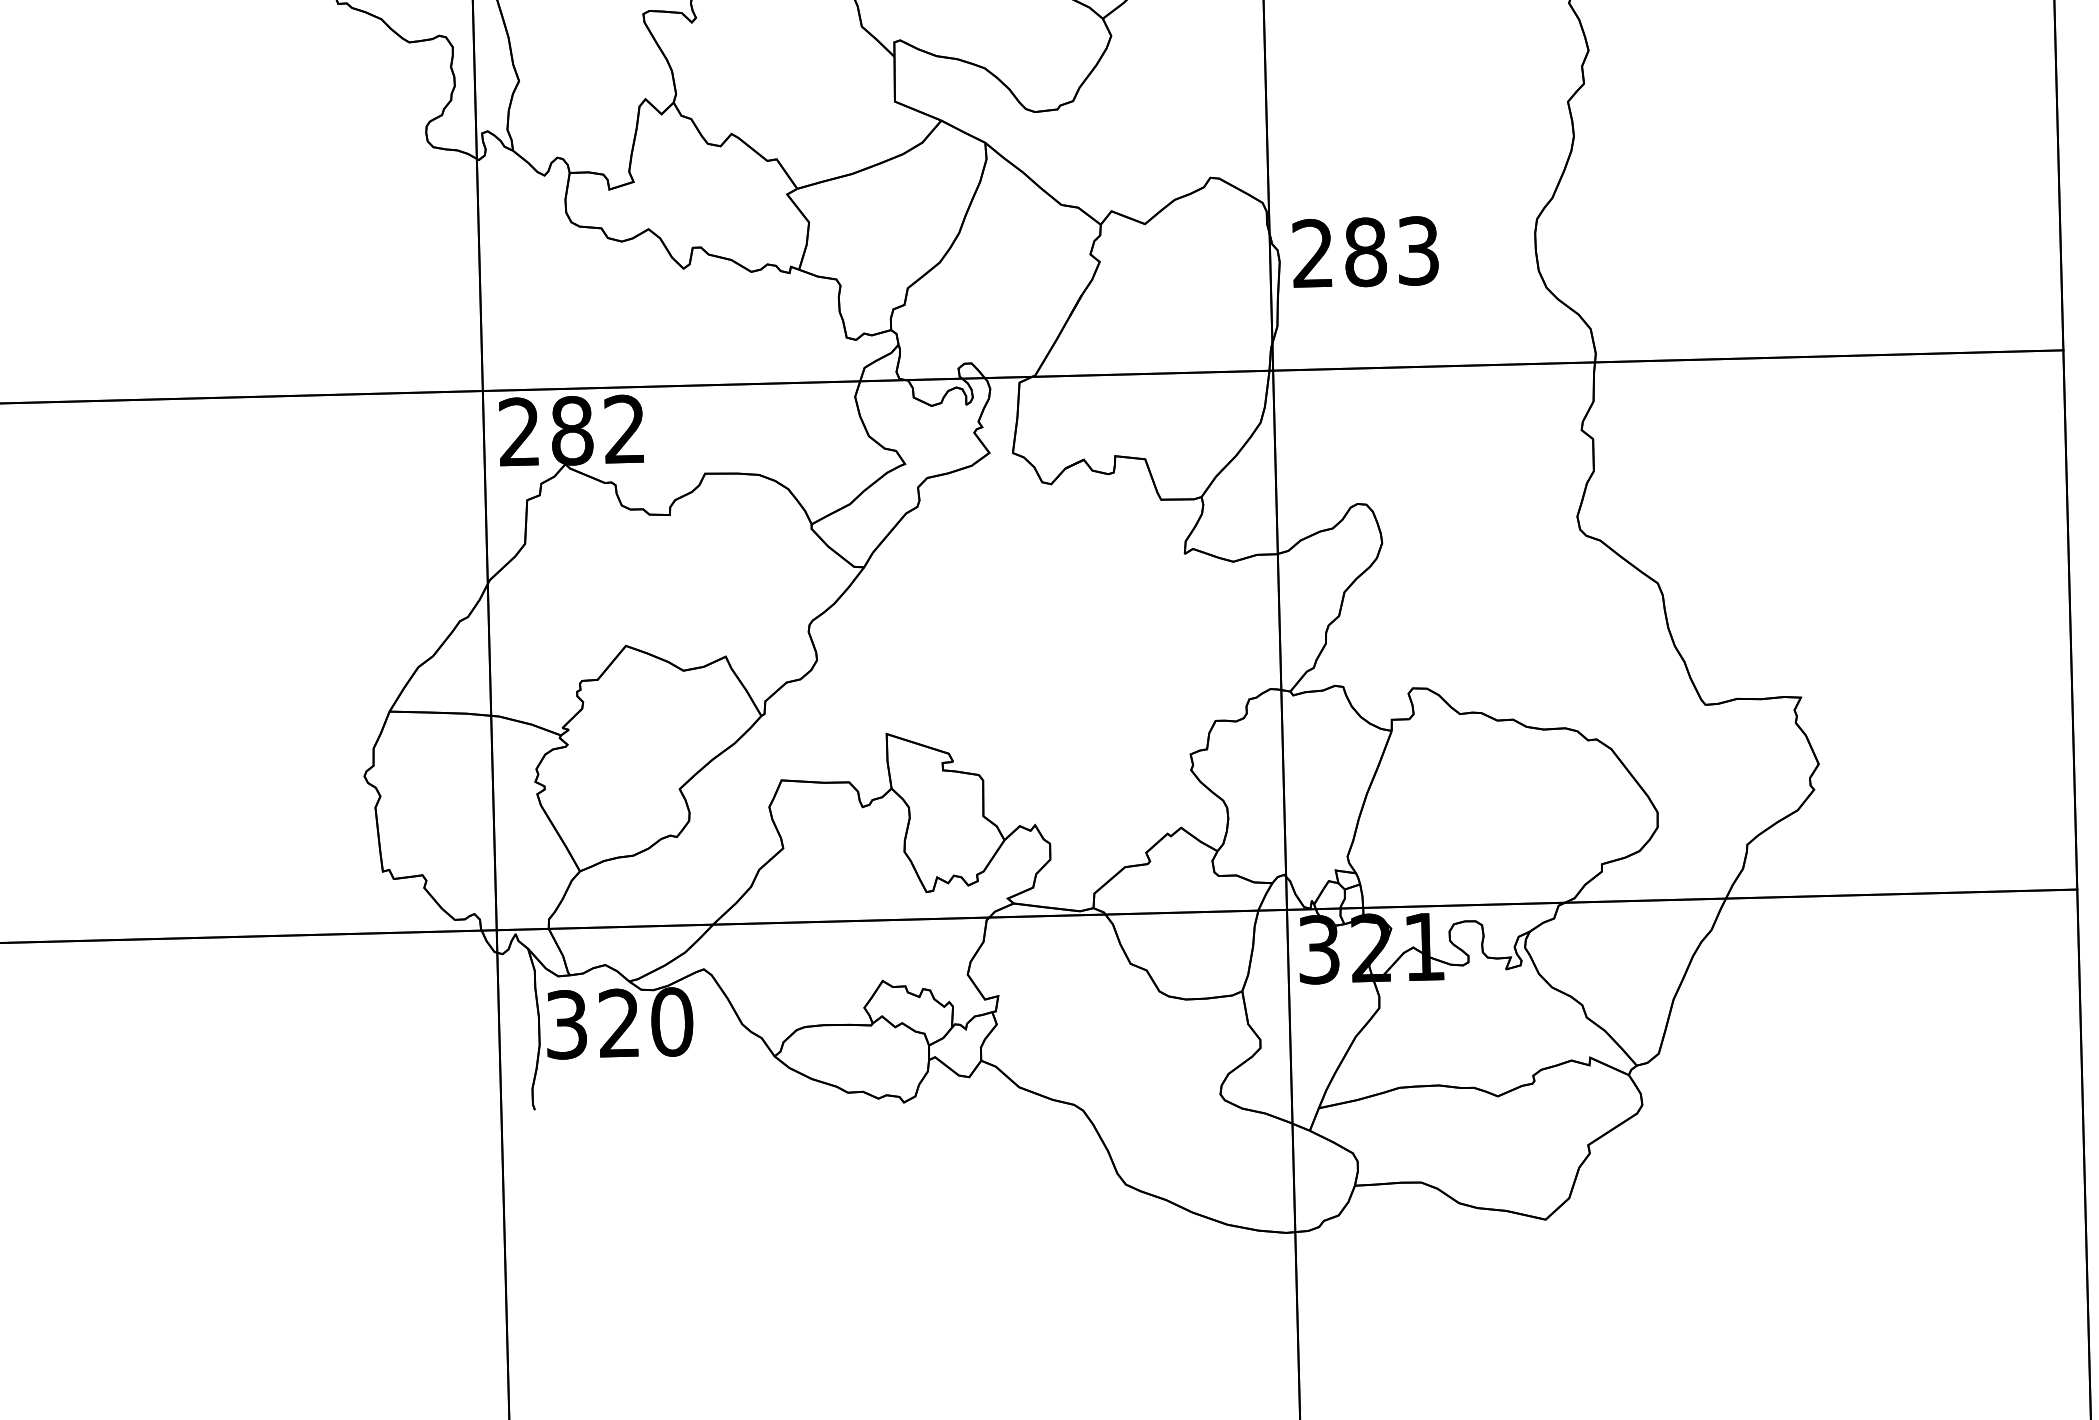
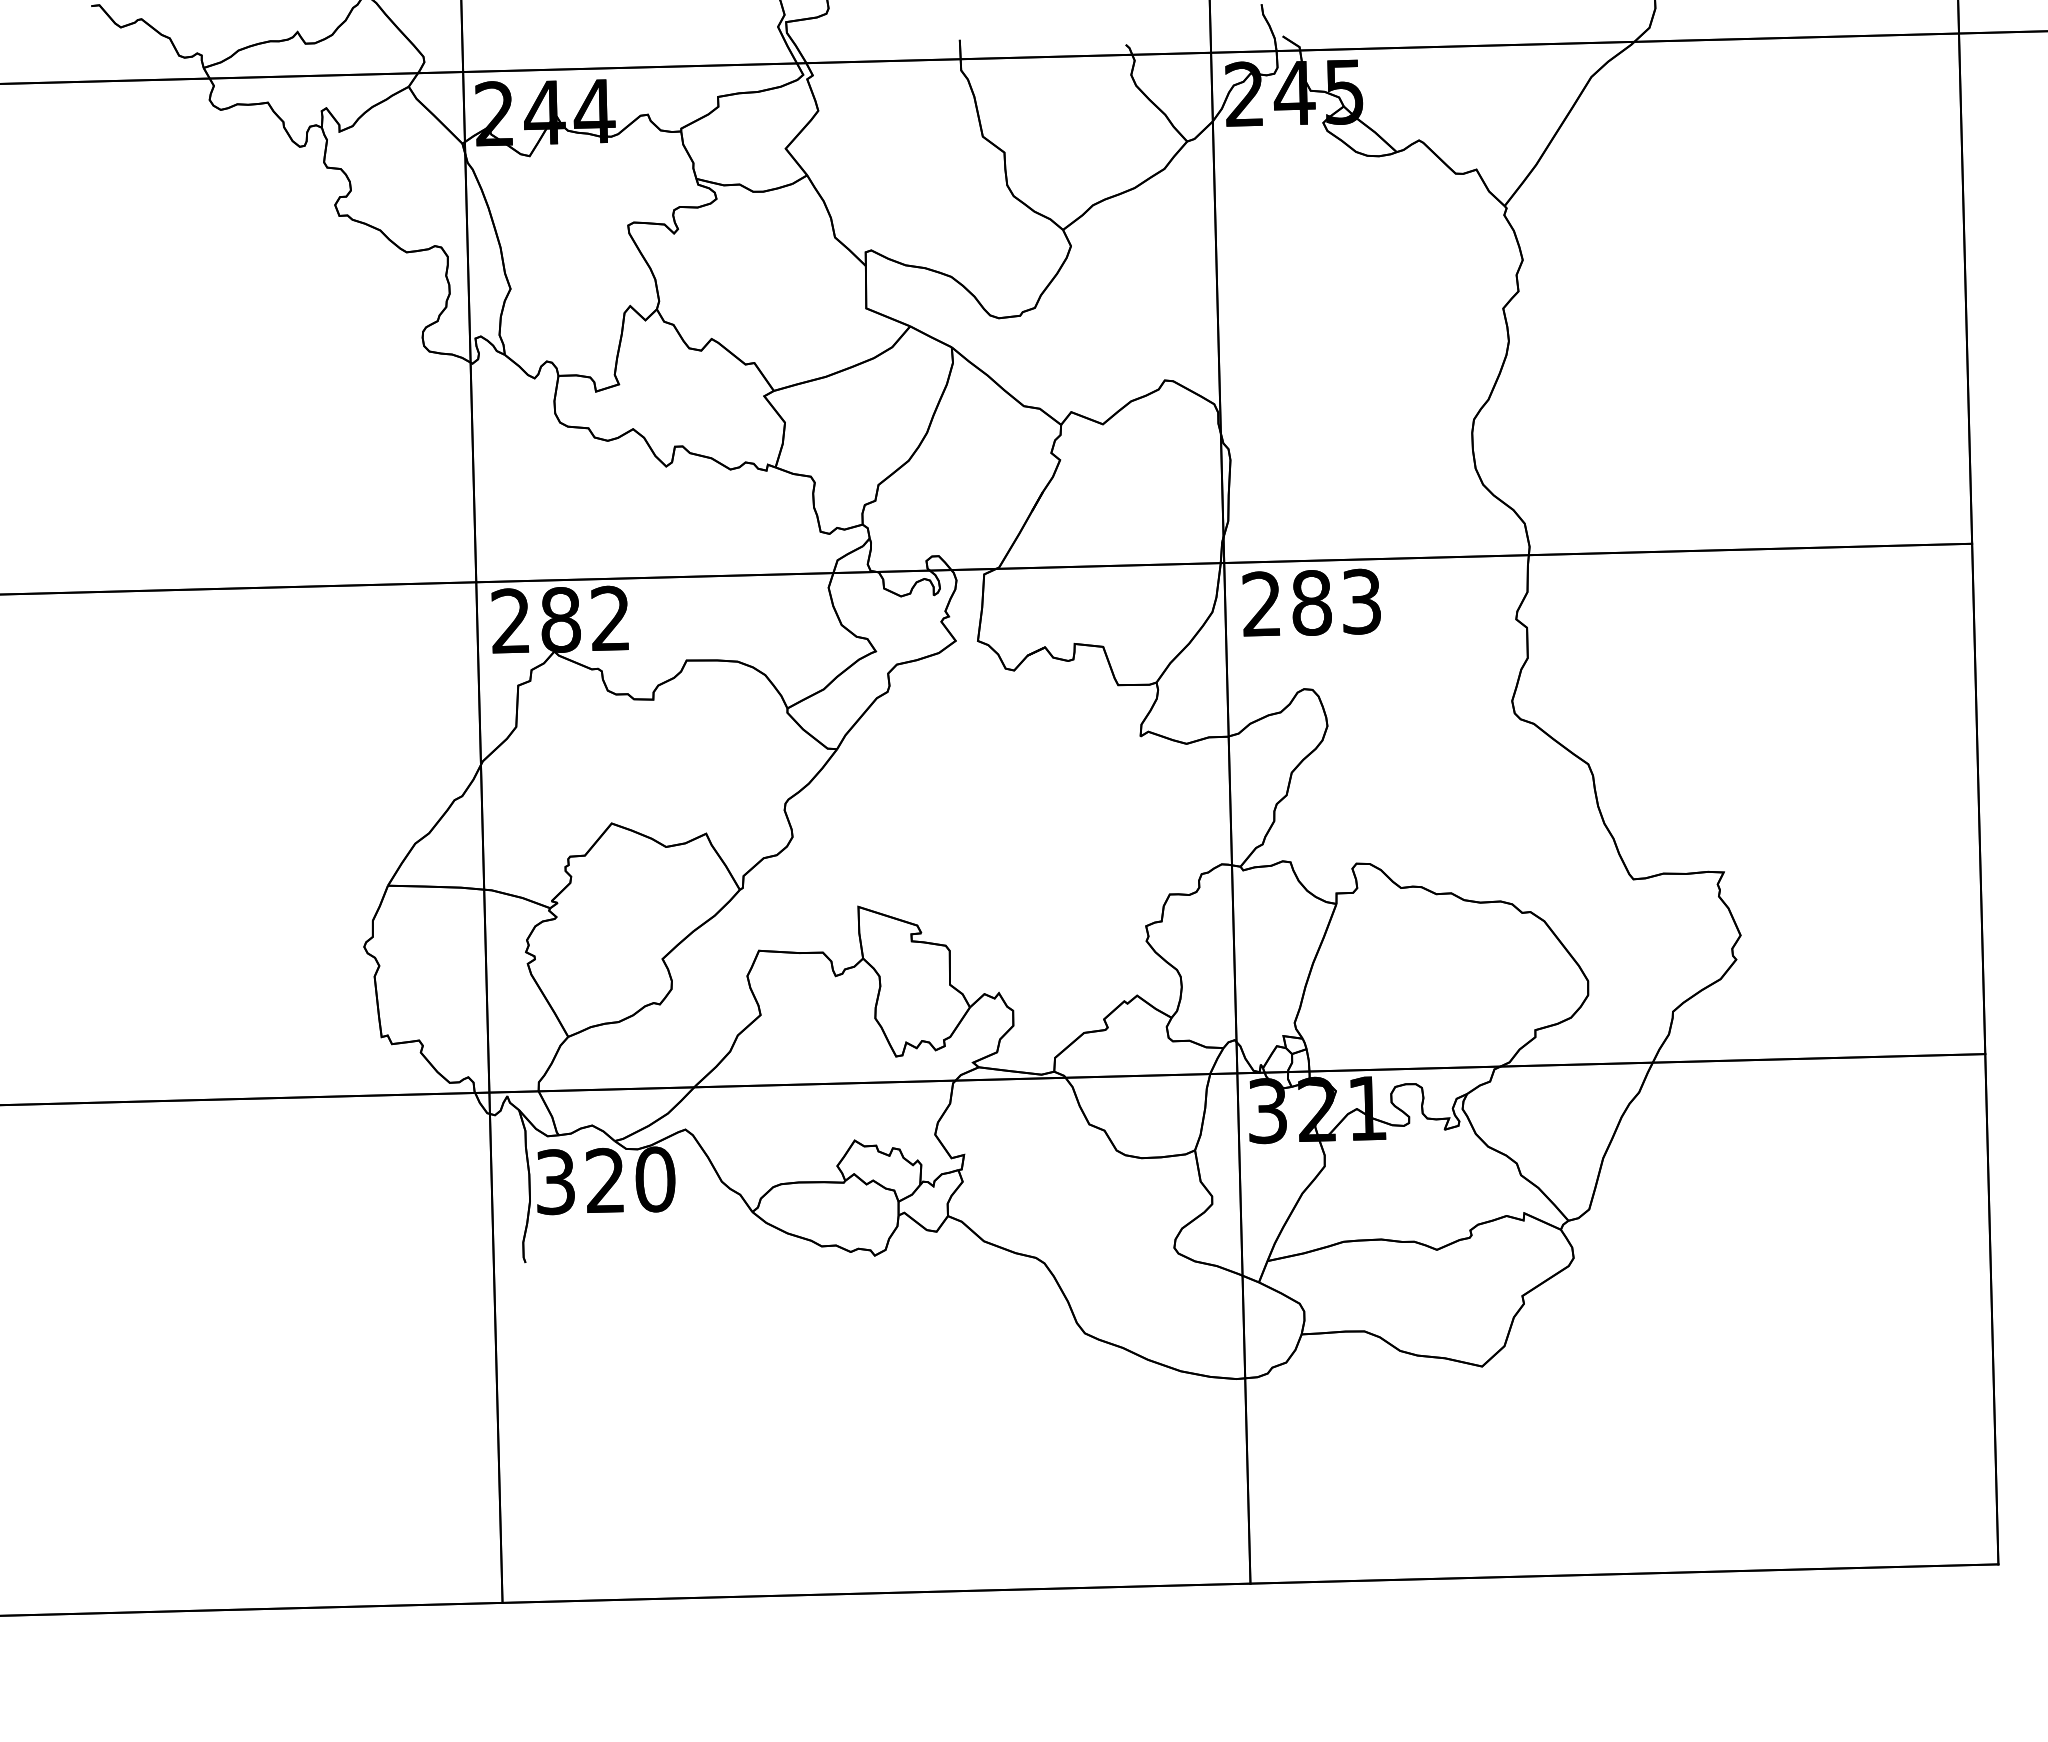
text: (1365, 251) -> (1311, 602), moved

